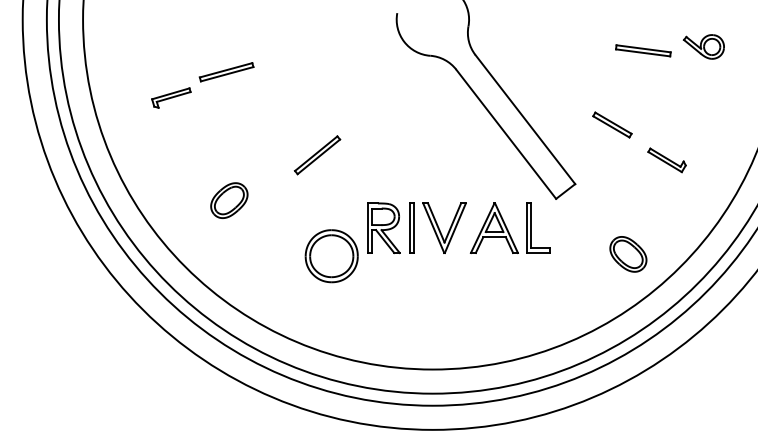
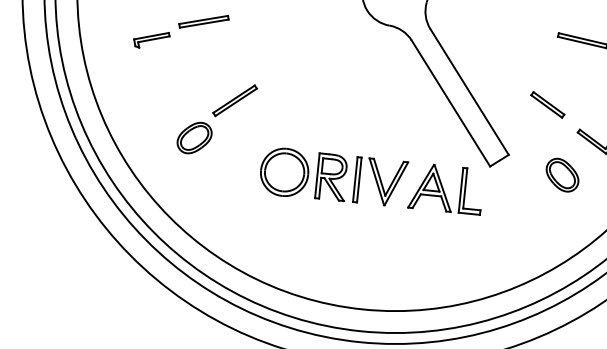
part: (317, 155) -> (235, 100), moved
part: (628, 254) -> (562, 175), moved
part: (331, 256) -> (284, 172), moved

